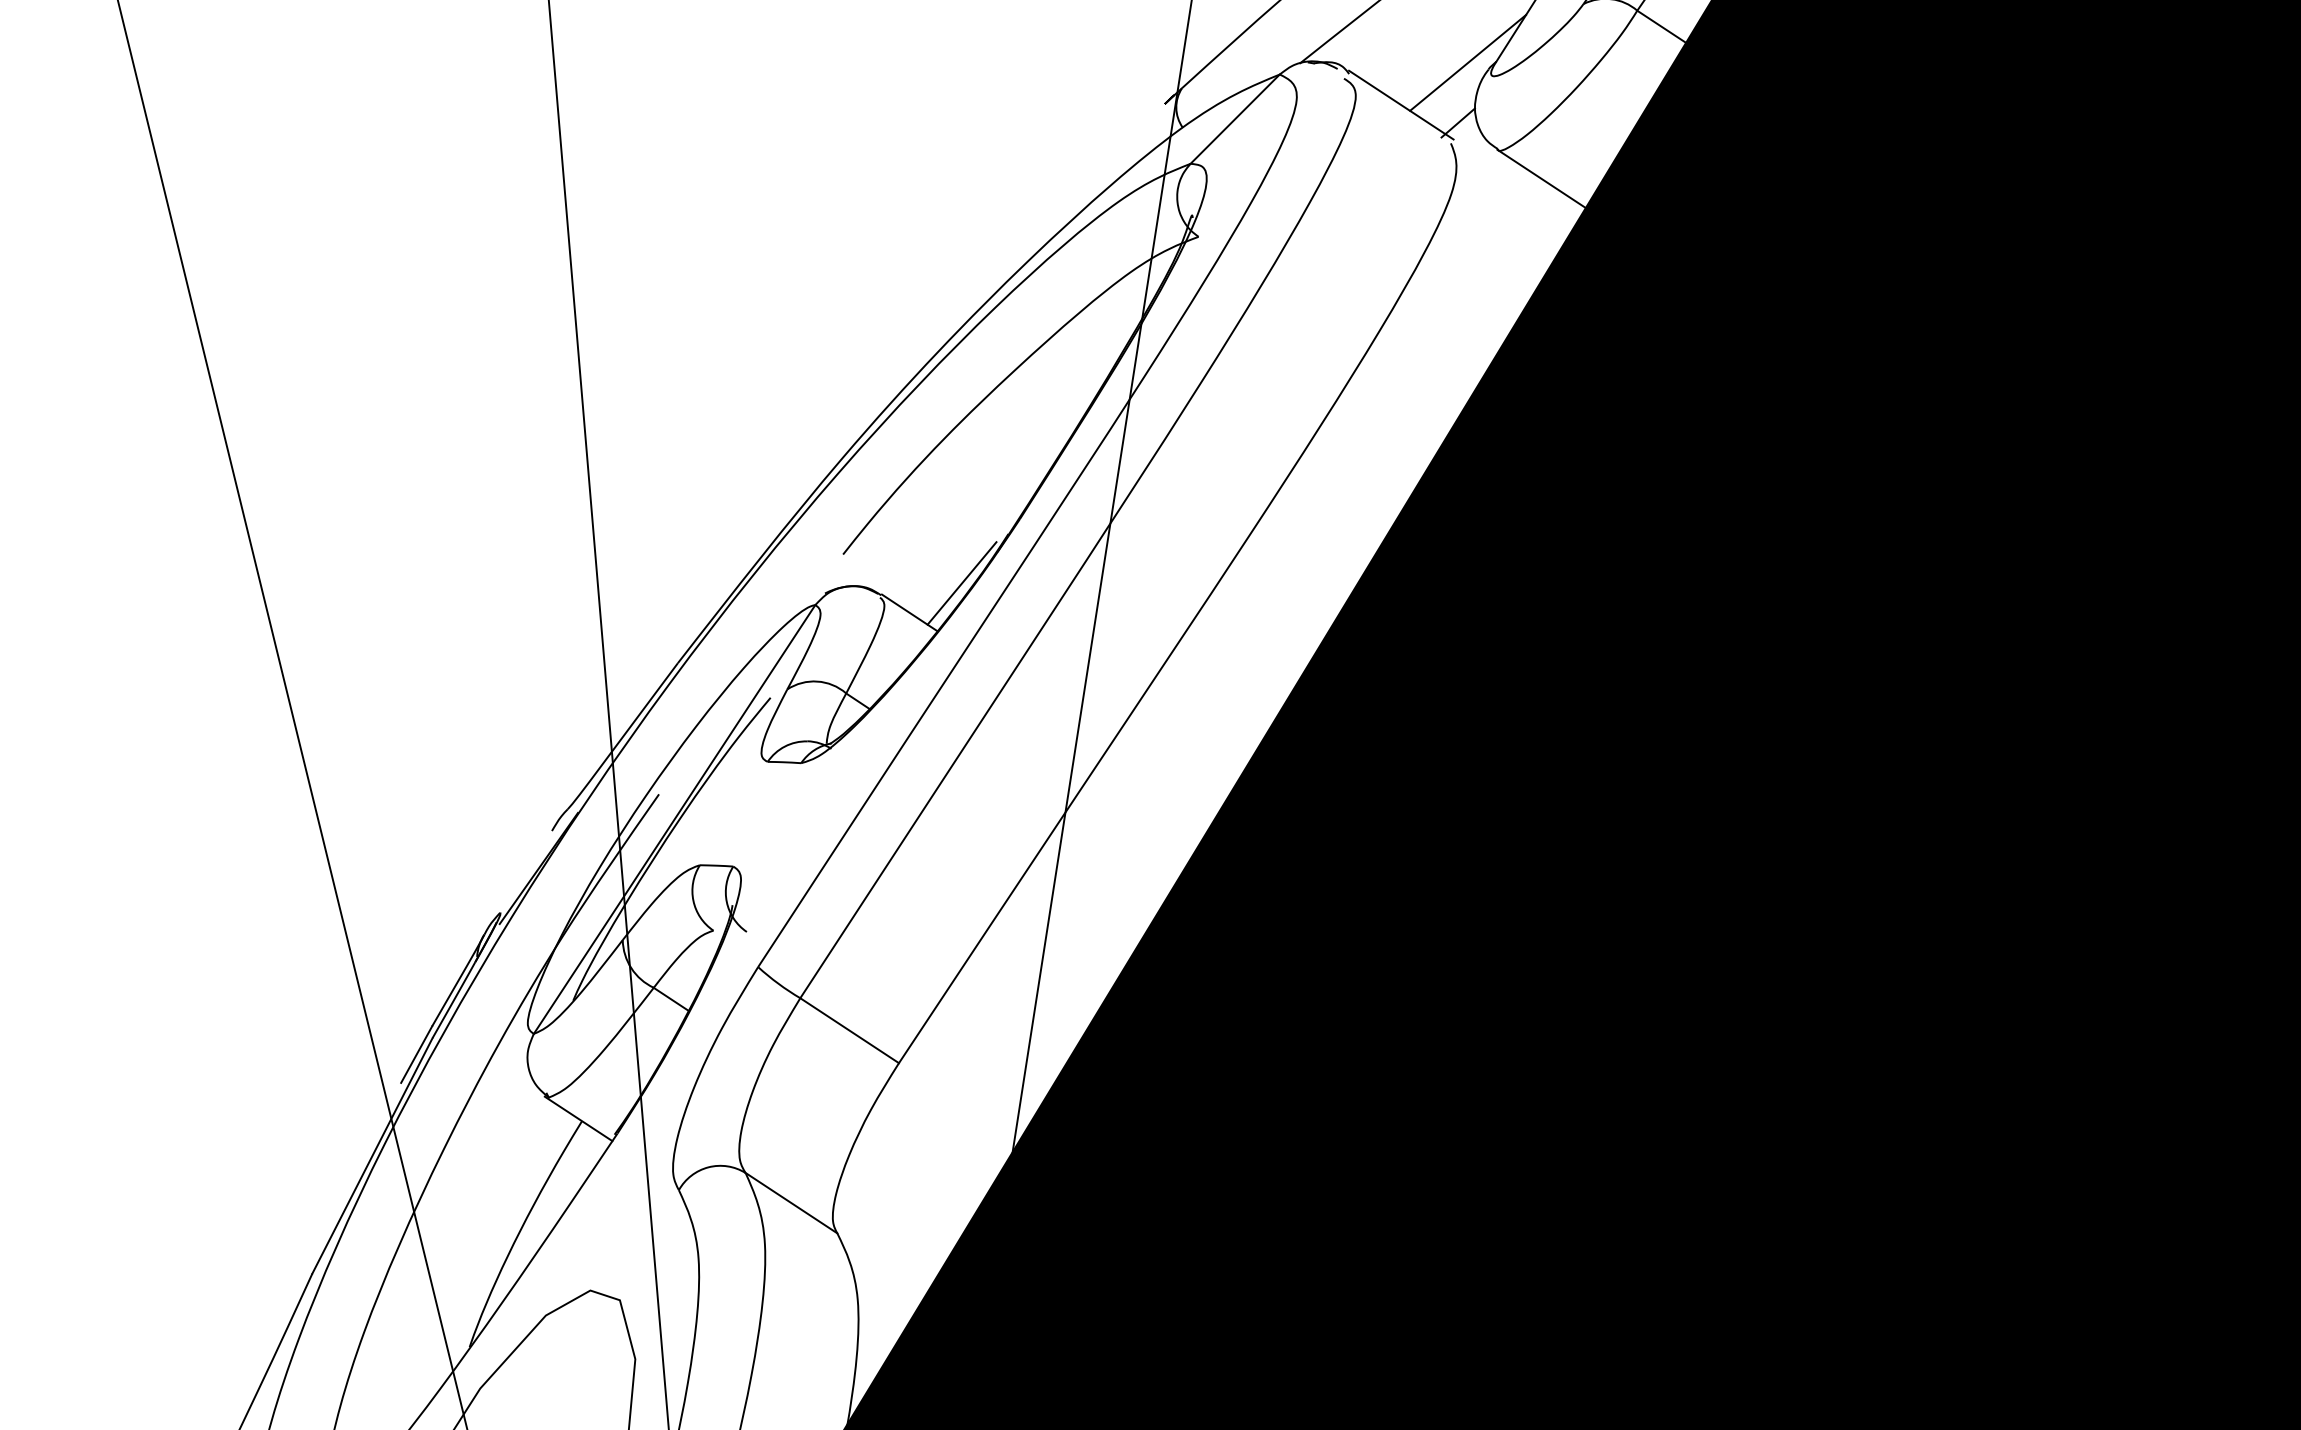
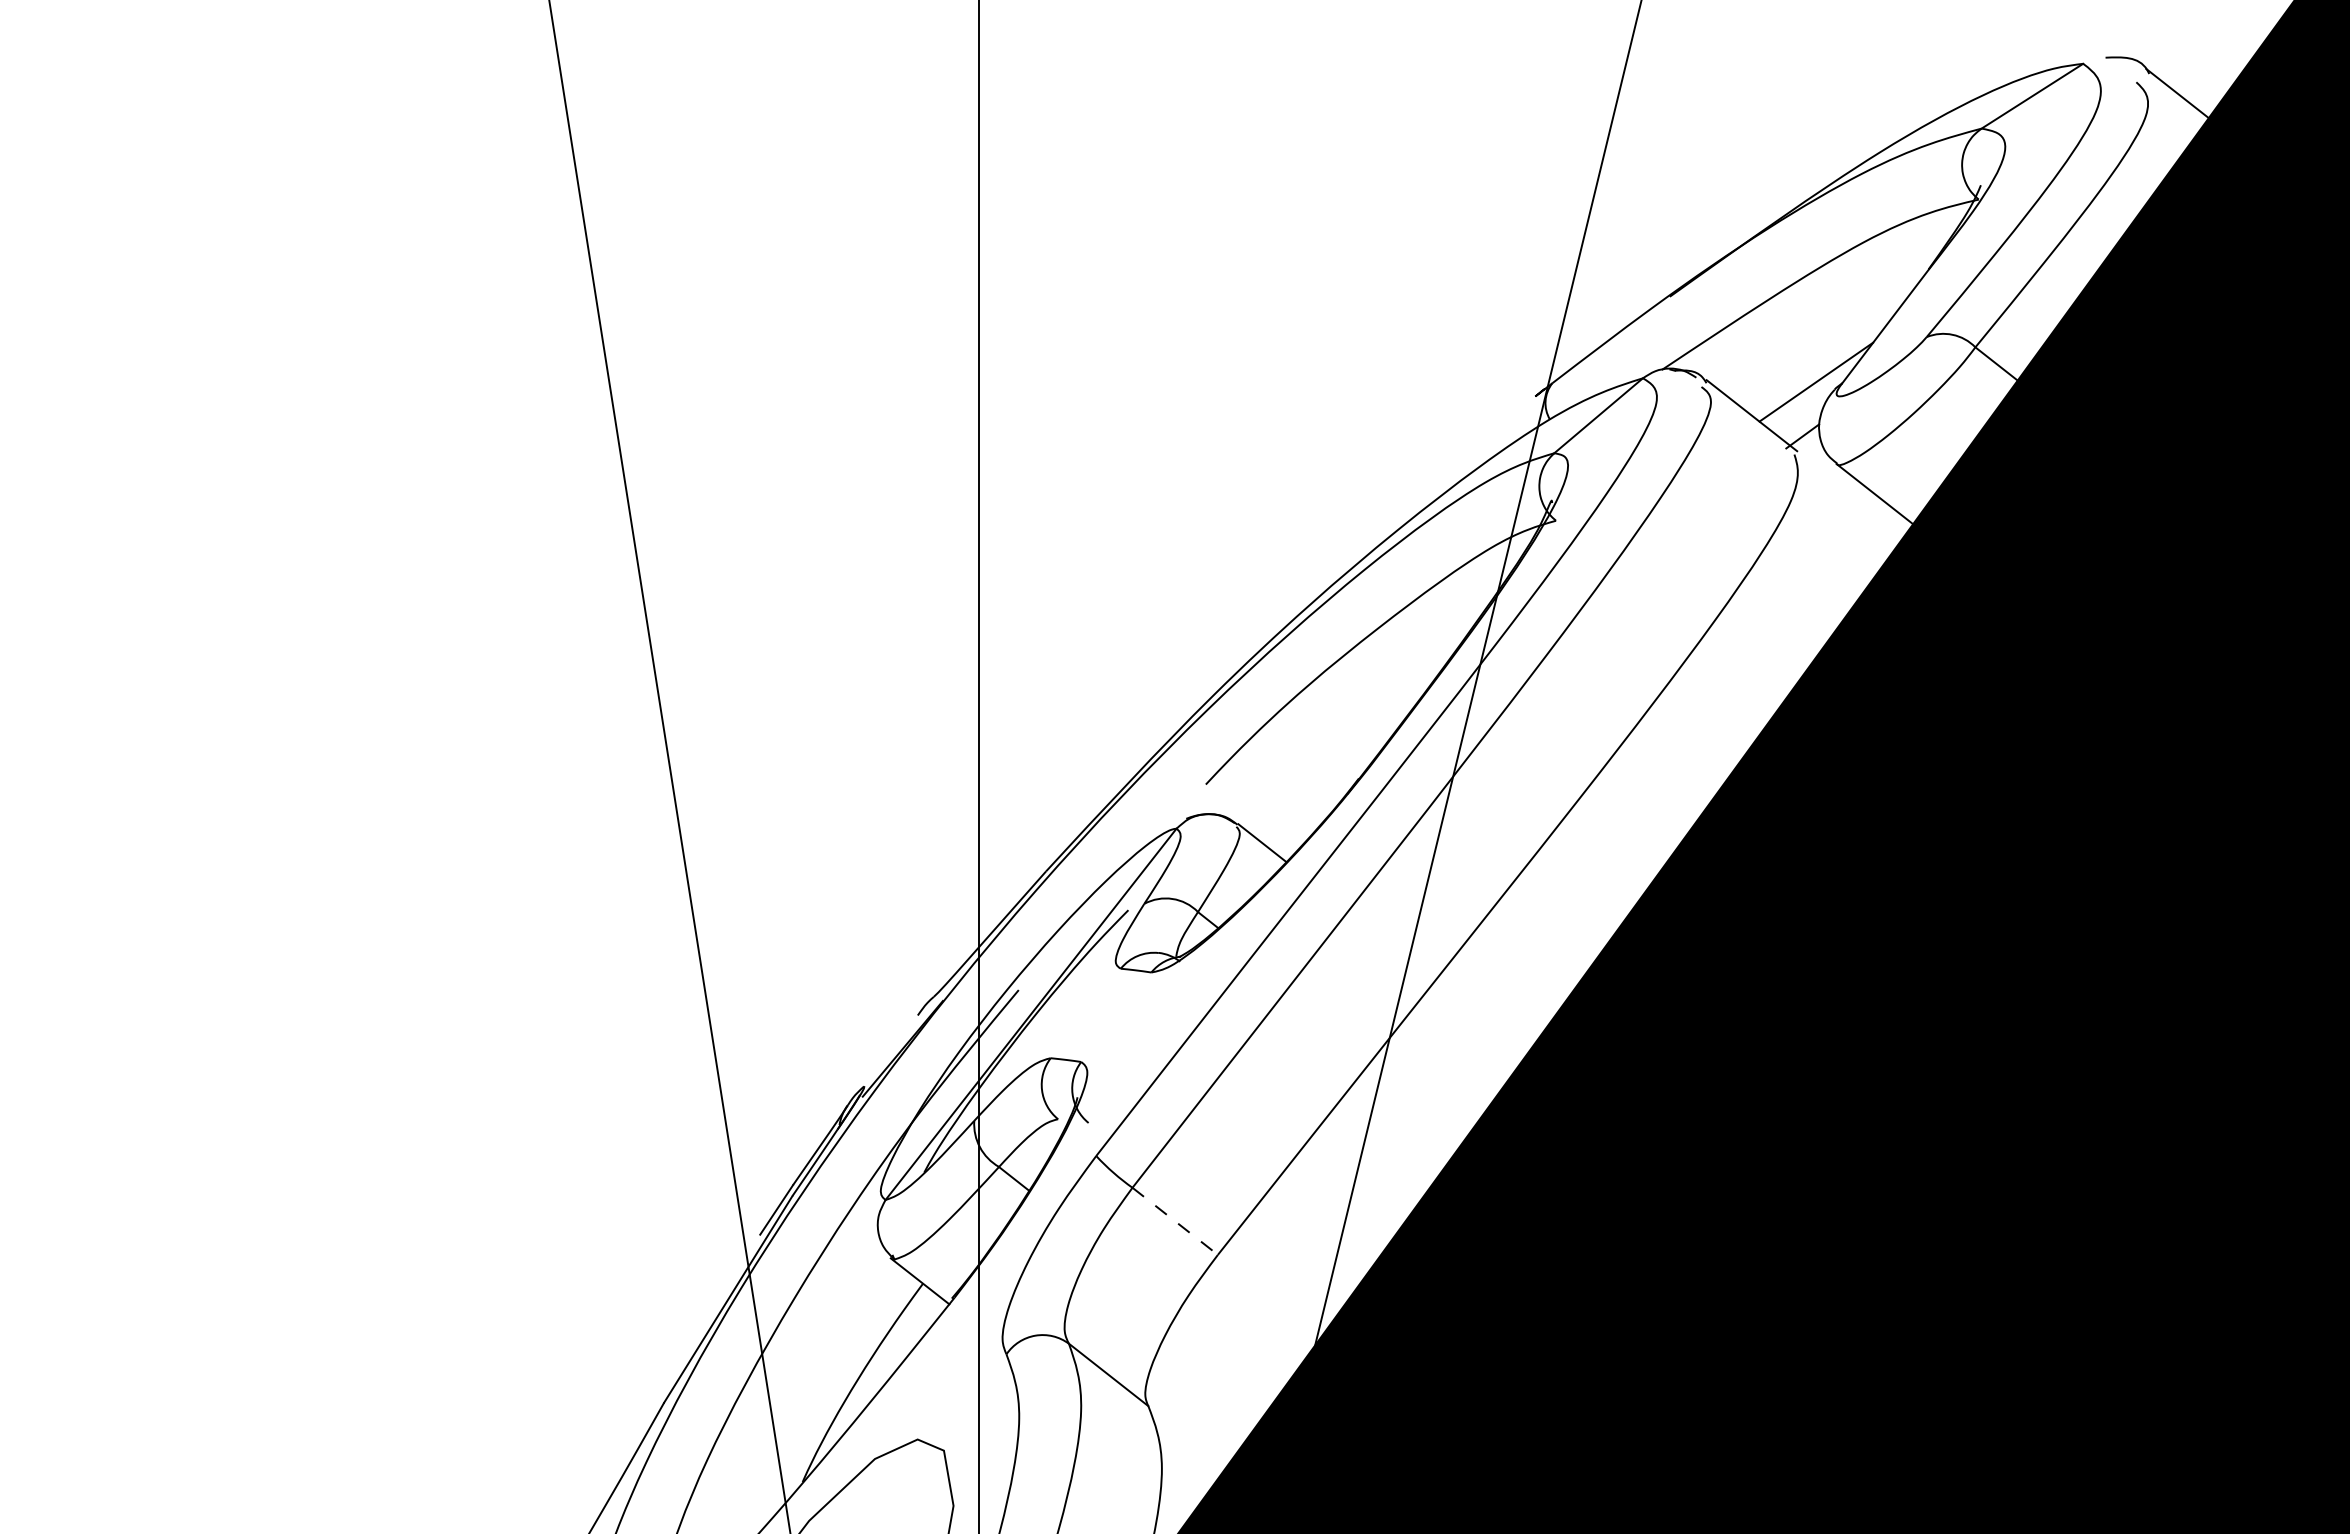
line: (961, 583) -> (1312, 820), removed
line: (849, 1030) -> (1175, 1221), solid -> dashed

